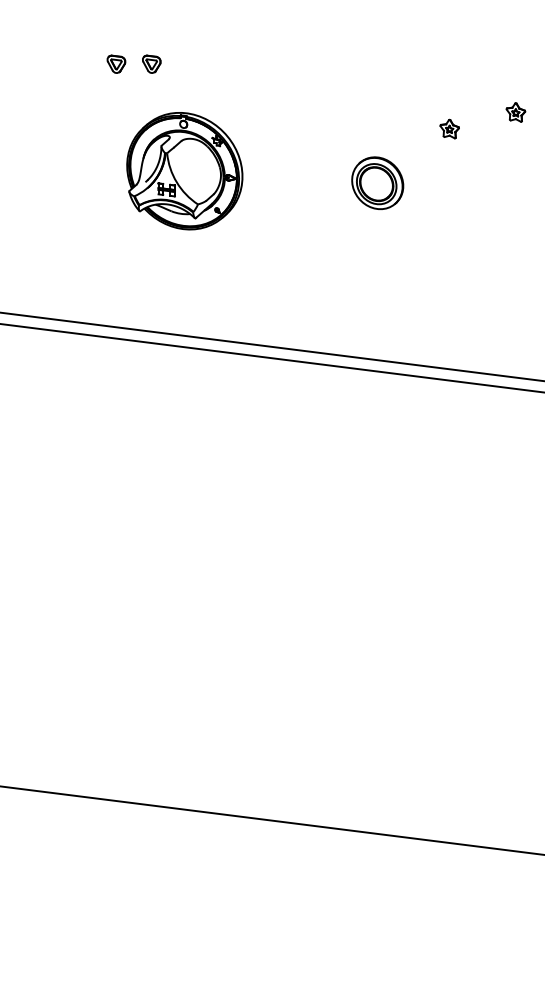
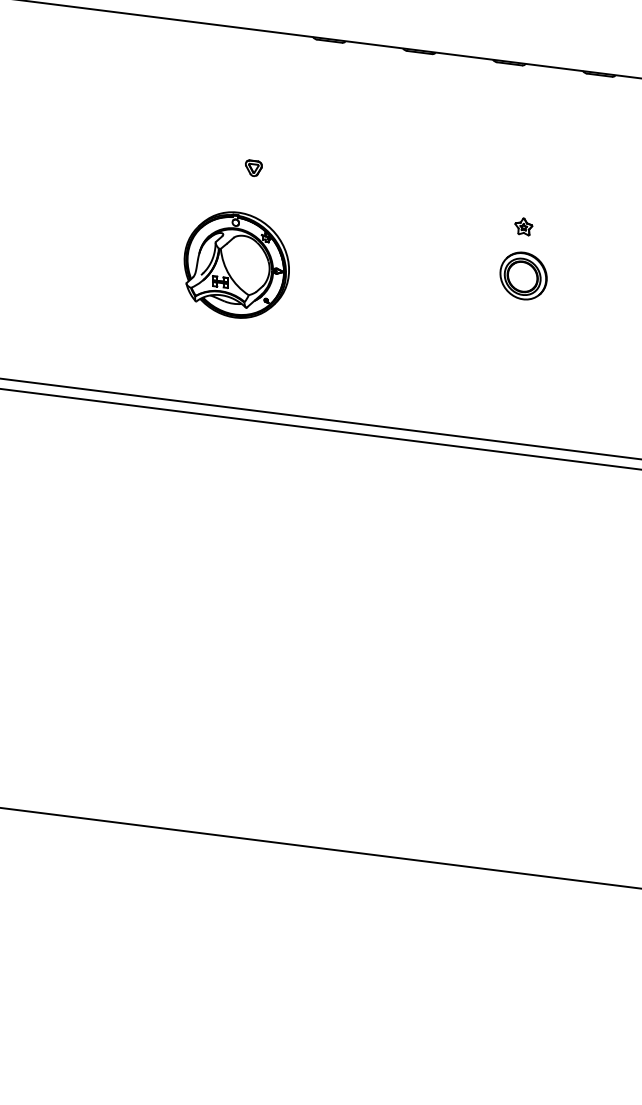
part: (116, 63) -> (221, 167), removed
part: (515, 112) -> (583, 211), removed
part: (184, 170) -> (236, 264), moved
part: (377, 182) -> (523, 275), moved

